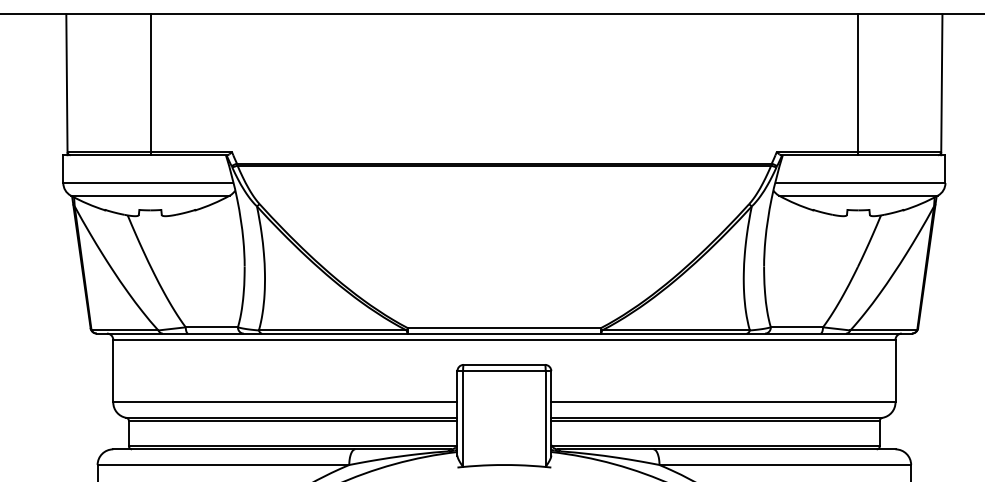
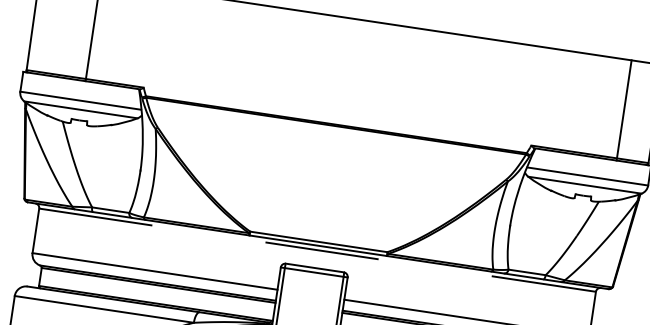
line: (857, 84) -> (623, 110), moved
line: (504, 339) -> (317, 249), solid -> dashed

